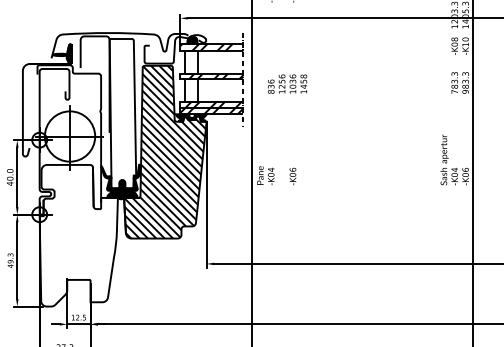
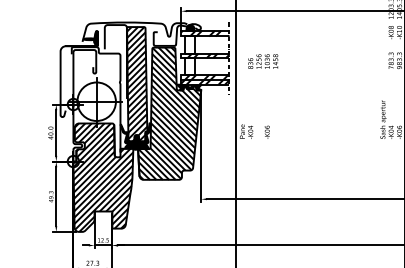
hatch: (123, 114) -> (137, 84), added
hatch: (78, 235) -> (103, 177), added

